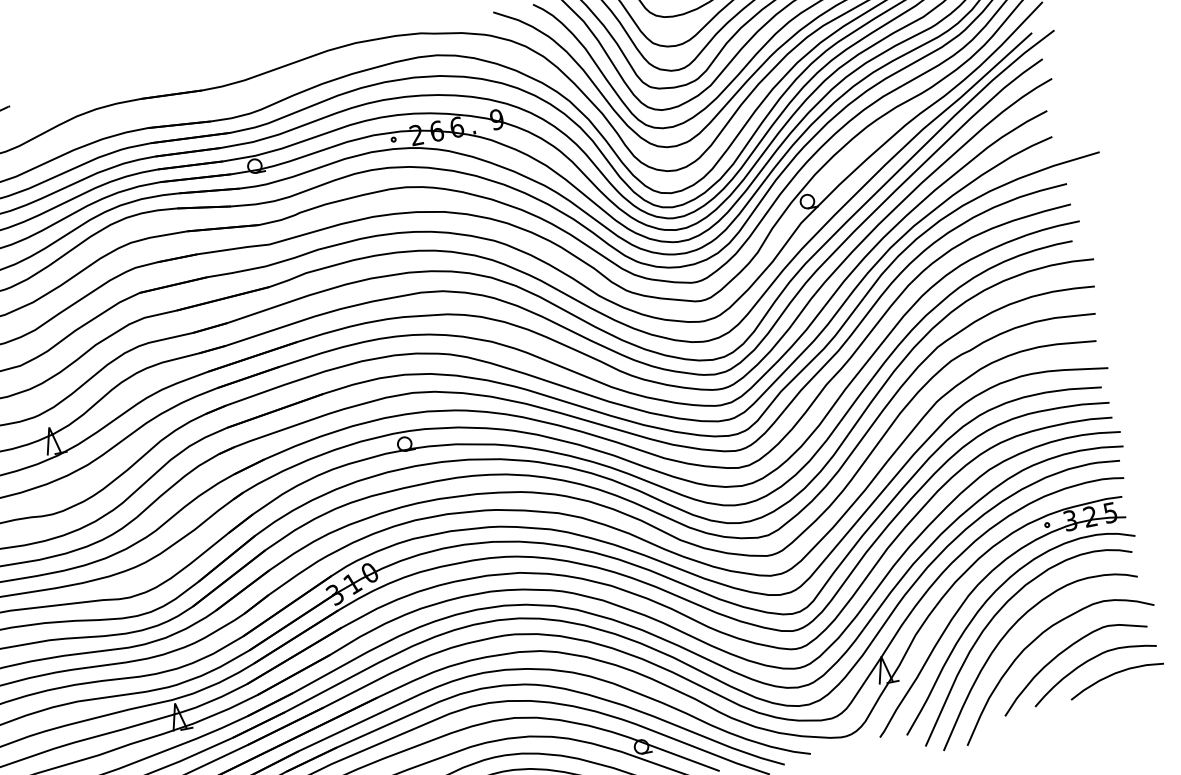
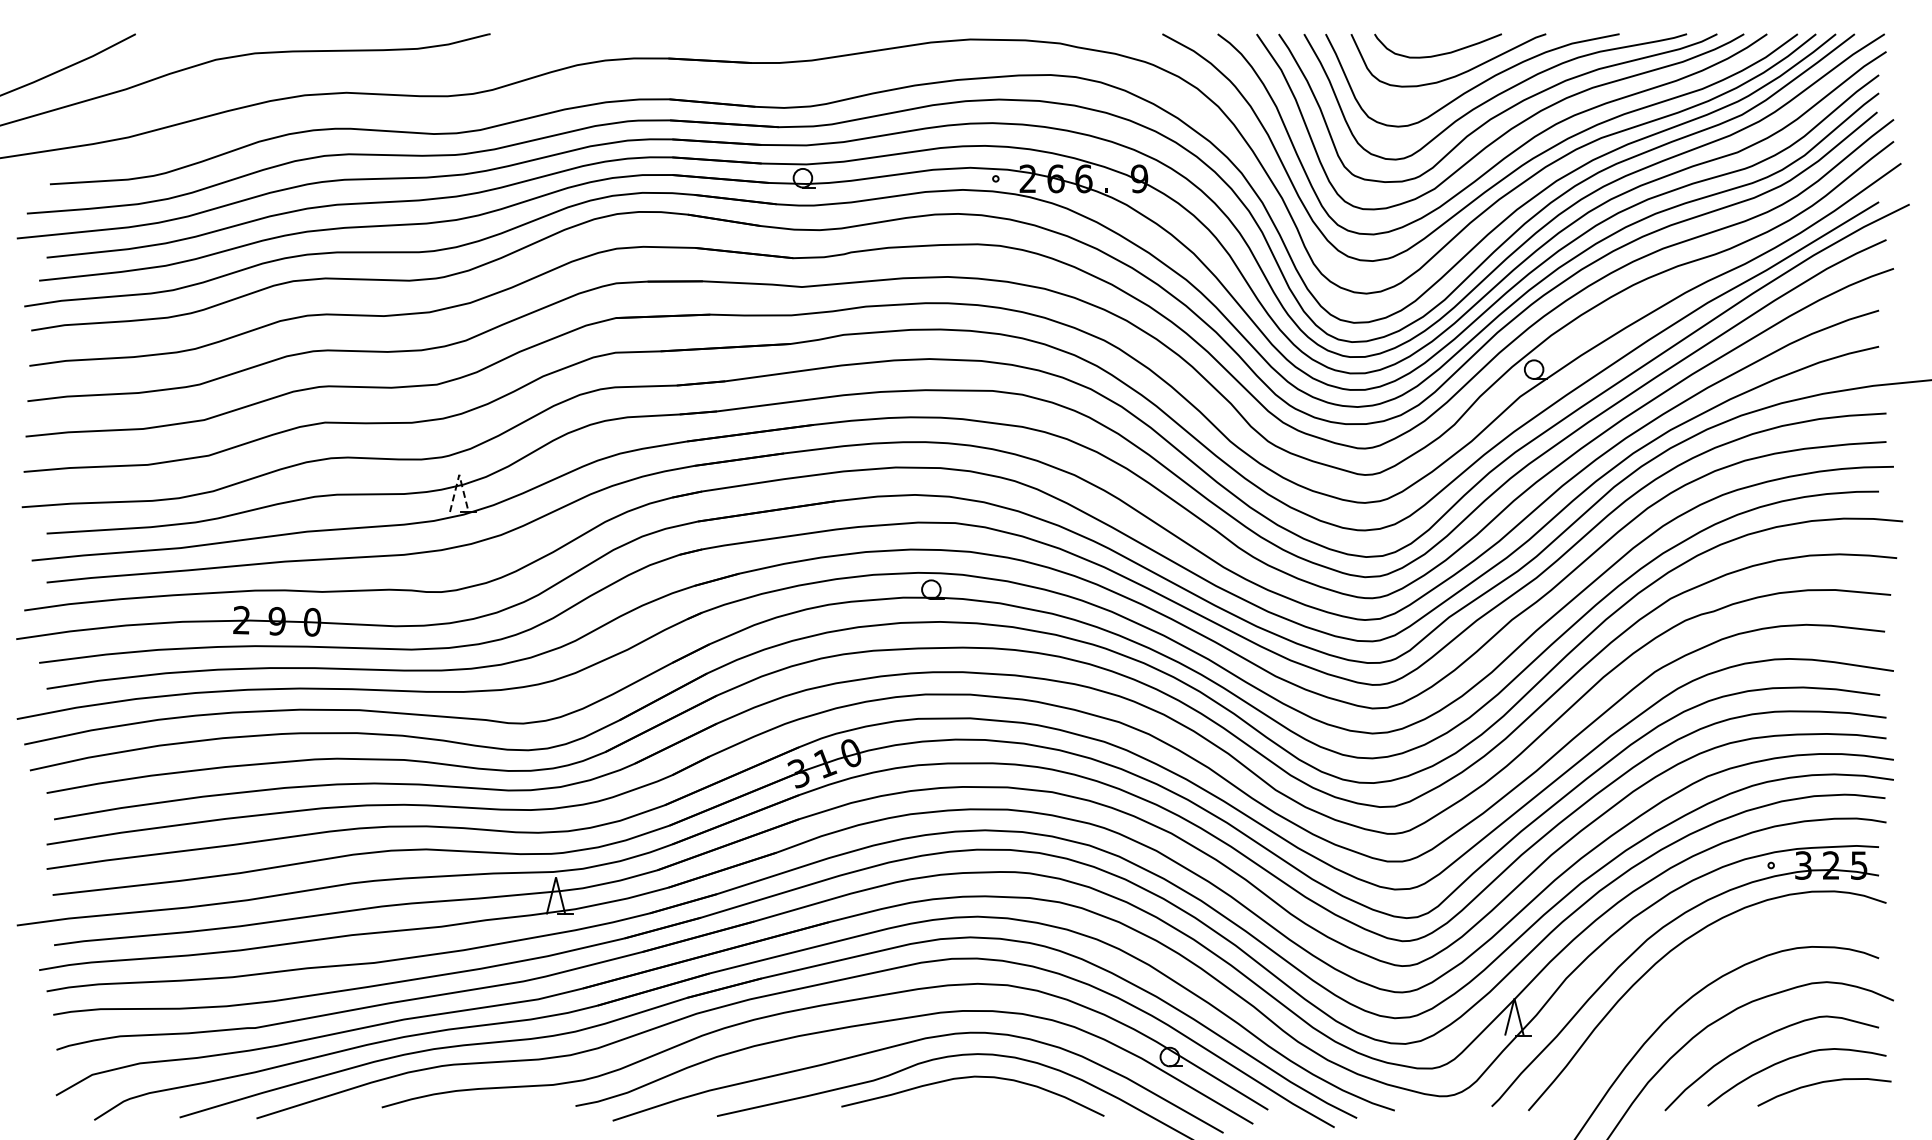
line: (49, 427) -> (459, 474), solid -> dashed
curve: (993, 618) -> (1675, 976), removed

